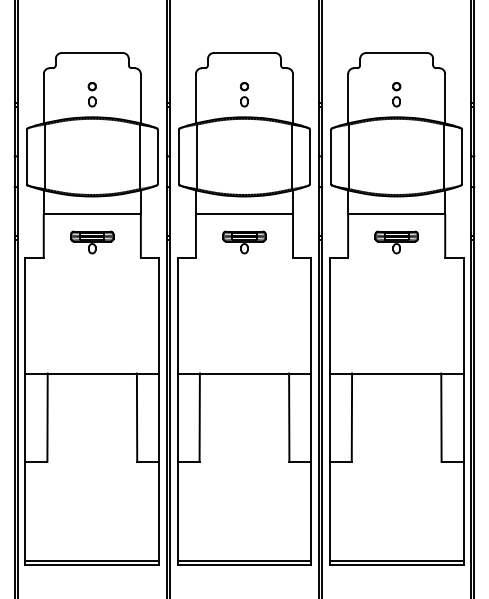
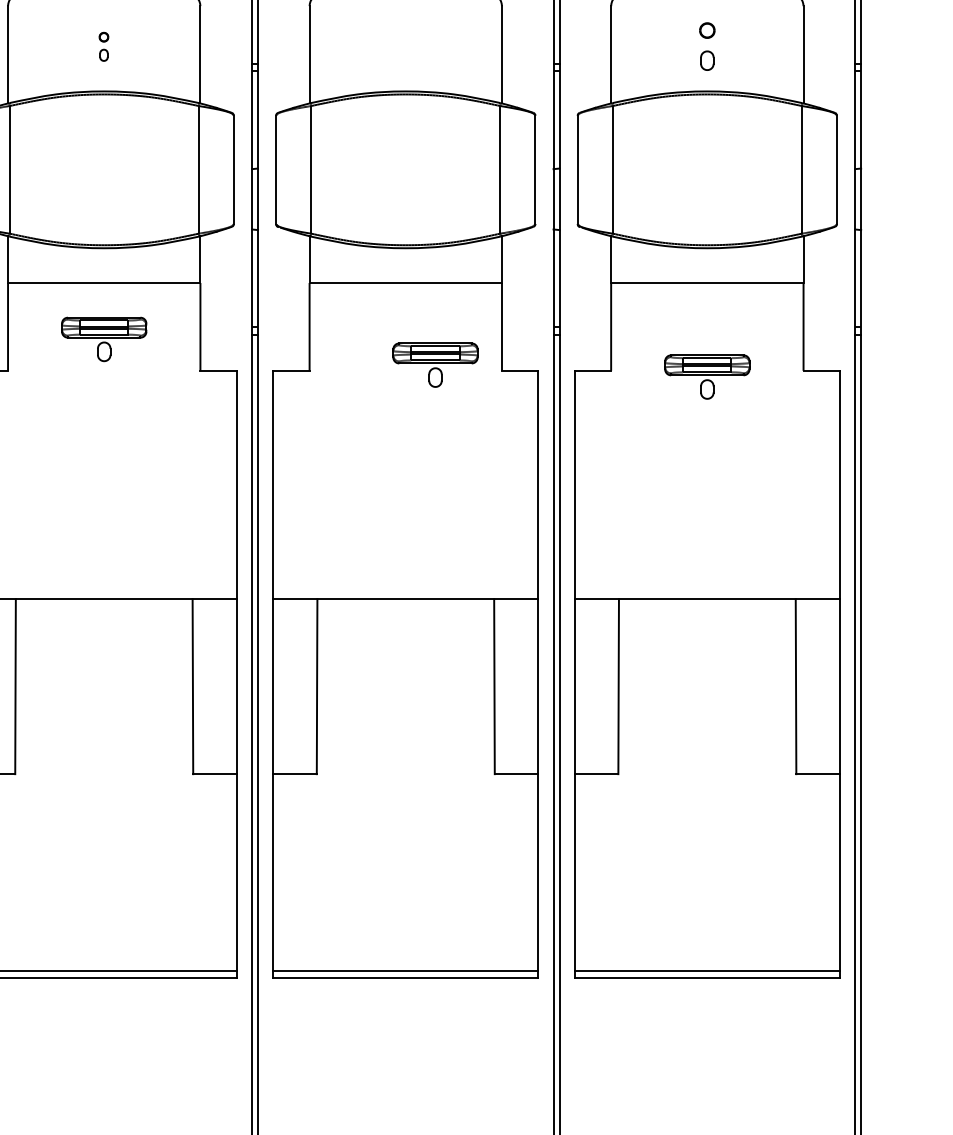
part: (91, 94) -> (102, 46), size x0.6
part: (244, 94) -> (405, 46), removed
part: (244, 242) -> (435, 365), moved
part: (396, 242) -> (706, 377), moved

